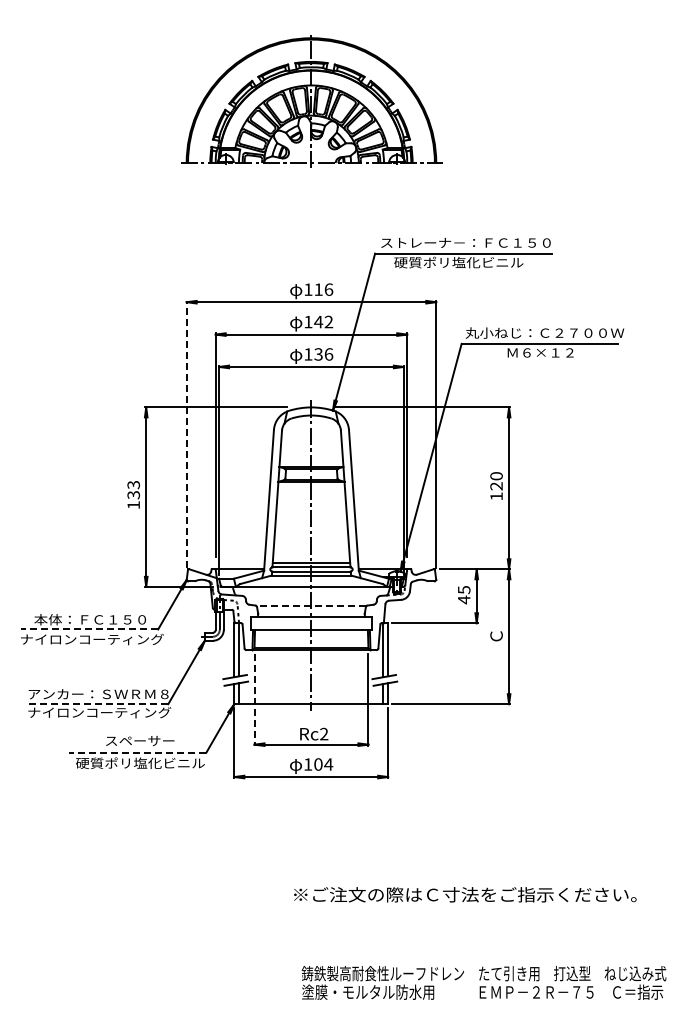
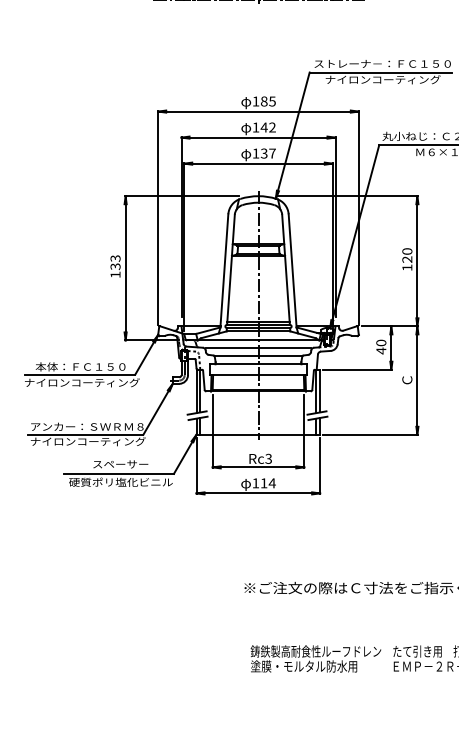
text: (465, 262) -> (382, 79), 硬質ポリ塩化ビニル -> ナイロンコーティング
text: (323, 289) -> (268, 101), 116 -> 185
text: (328, 354) -> (272, 153), 136 -> 137
line: (186, 433) -> (158, 217), dashed -> solid
text: (463, 590) -> (380, 343), 45 -> 40
line: (310, 595) -> (257, 347), added
line: (311, 605) -> (258, 355), dashed -> solid
line: (89, 629) -> (80, 374), dashed -> solid
line: (254, 700) -> (212, 431), dashed -> solid
line: (96, 704) -> (85, 435), dashed -> solid
text: (324, 734) -> (268, 459), Rc2 -> Rc3
line: (137, 752) -> (118, 473), dashed -> solid
text: (318, 764) -> (264, 483), 104 -> 114

